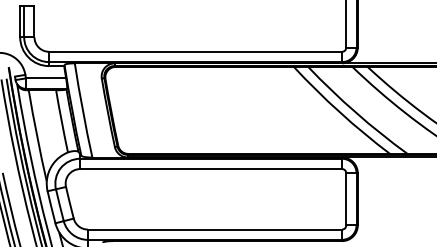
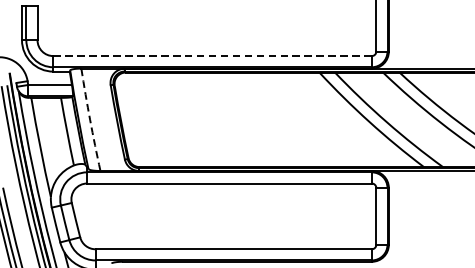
line: (195, 51) -> (212, 55), solid -> dashed
arc: (82, 110) -> (89, 119), solid -> dashed

